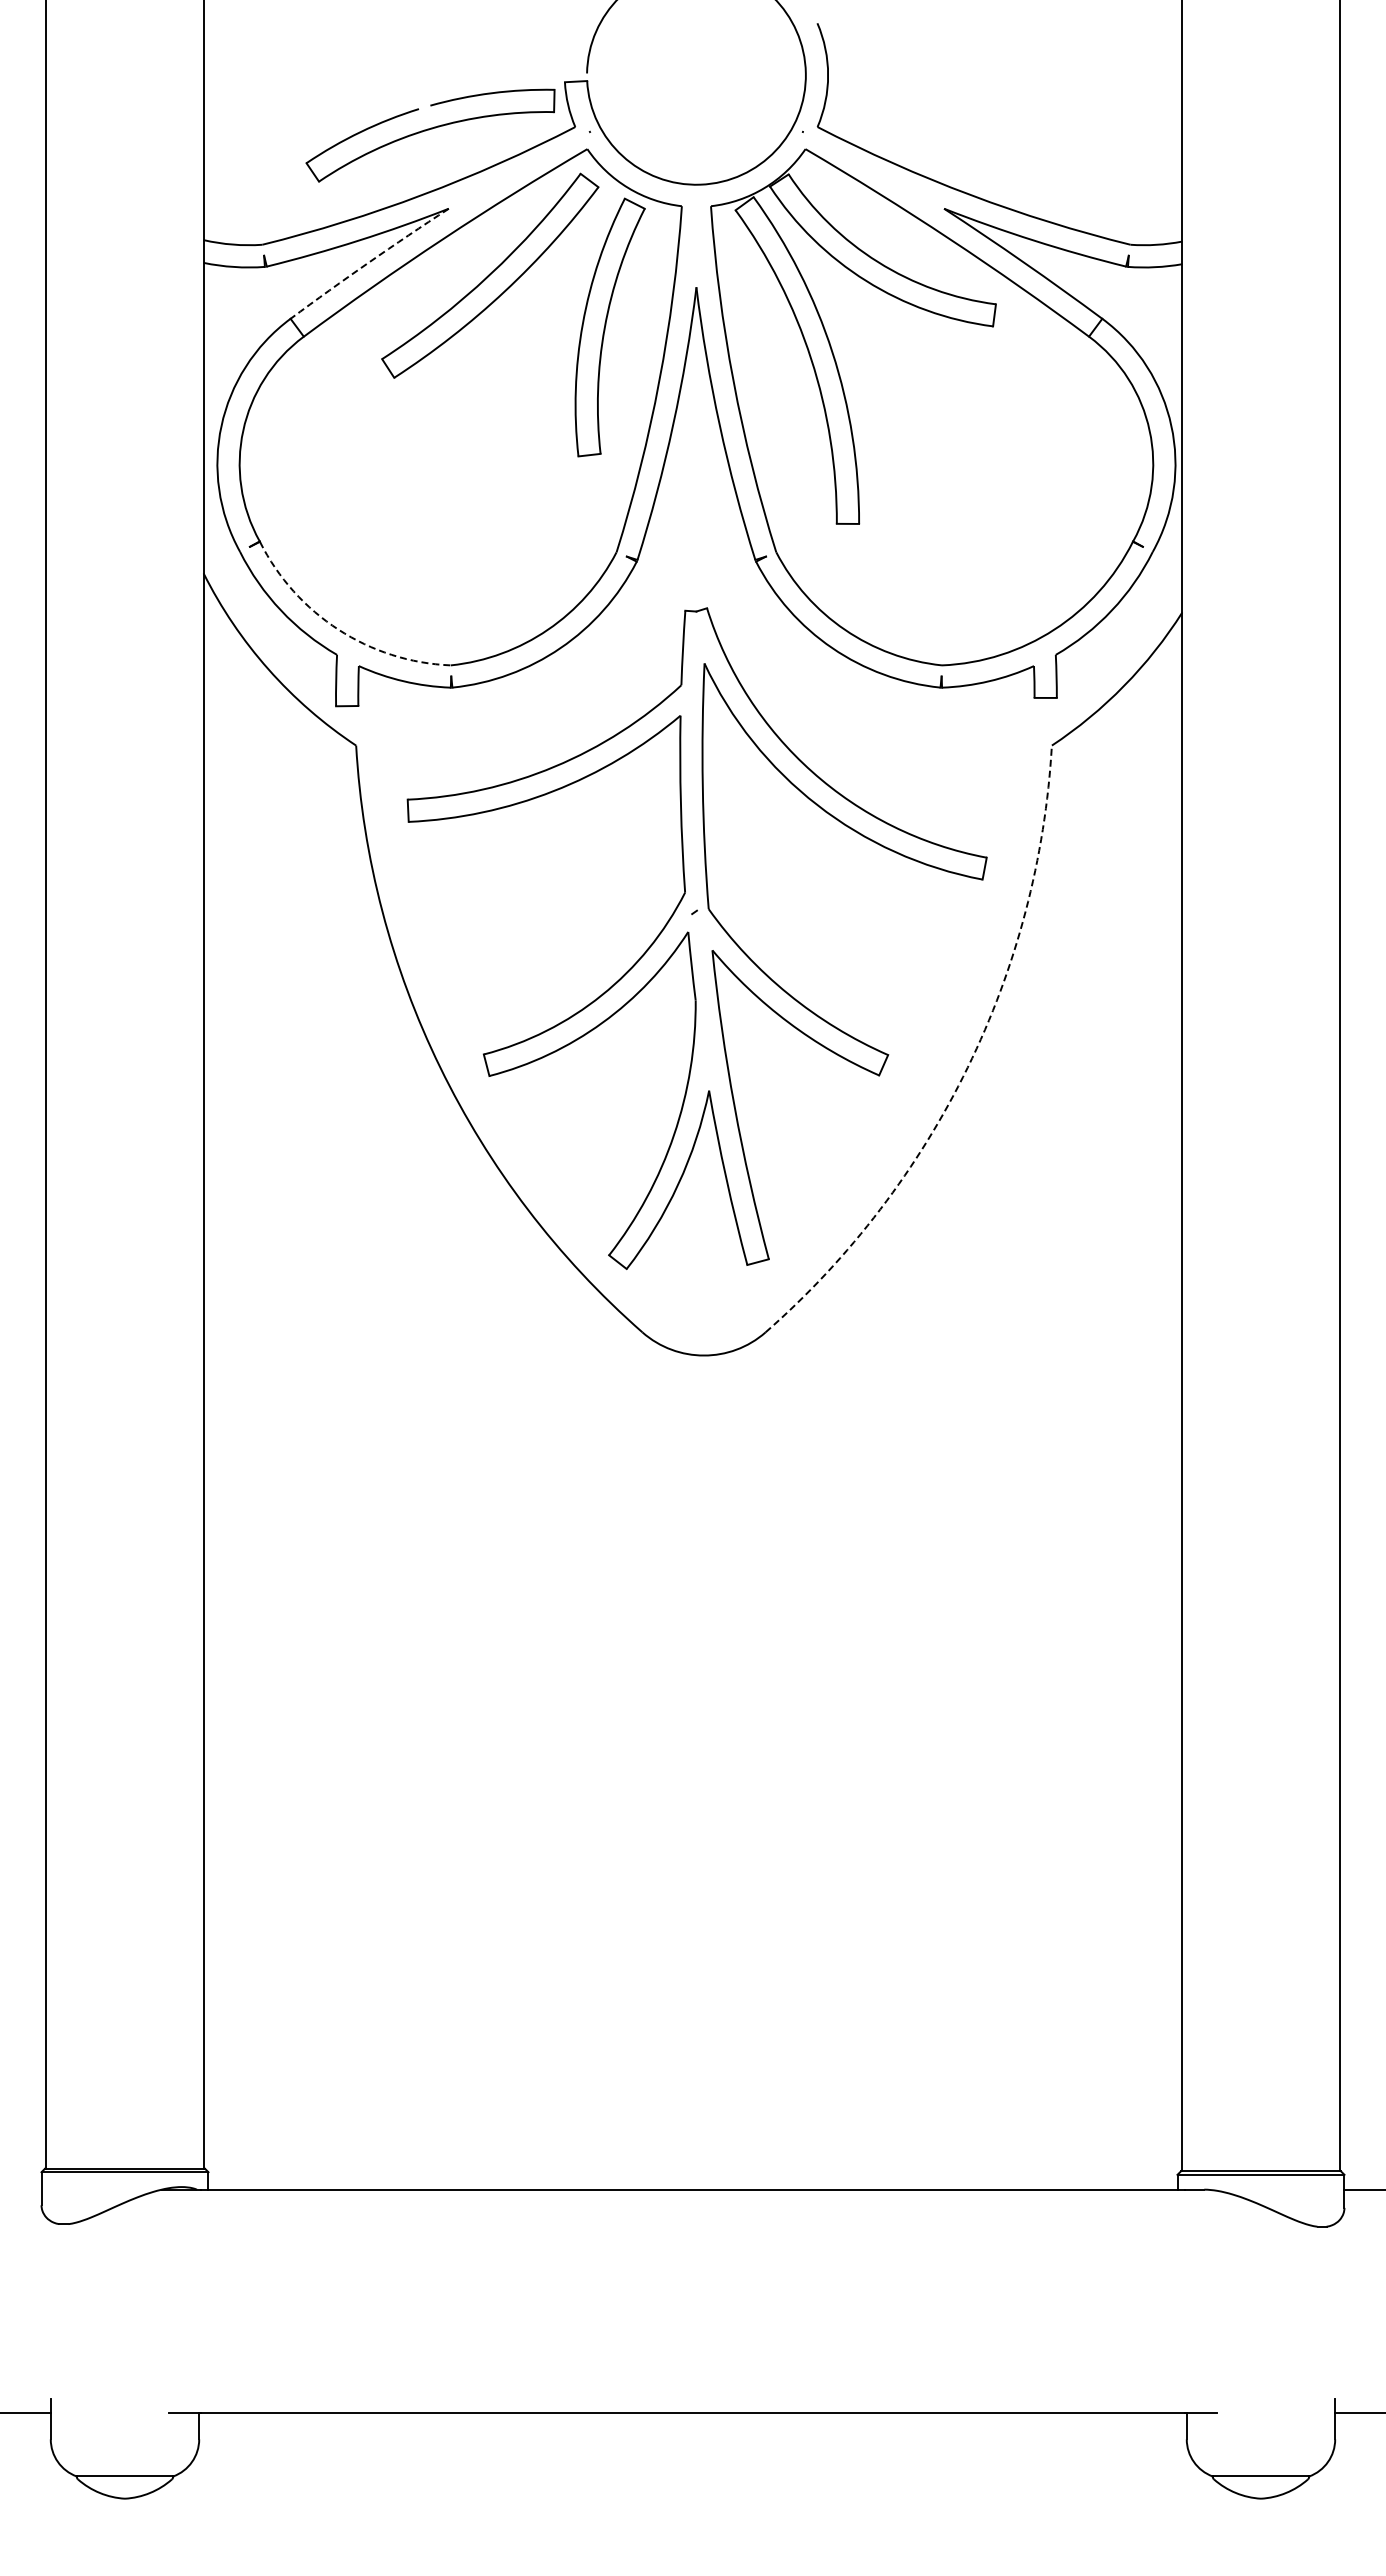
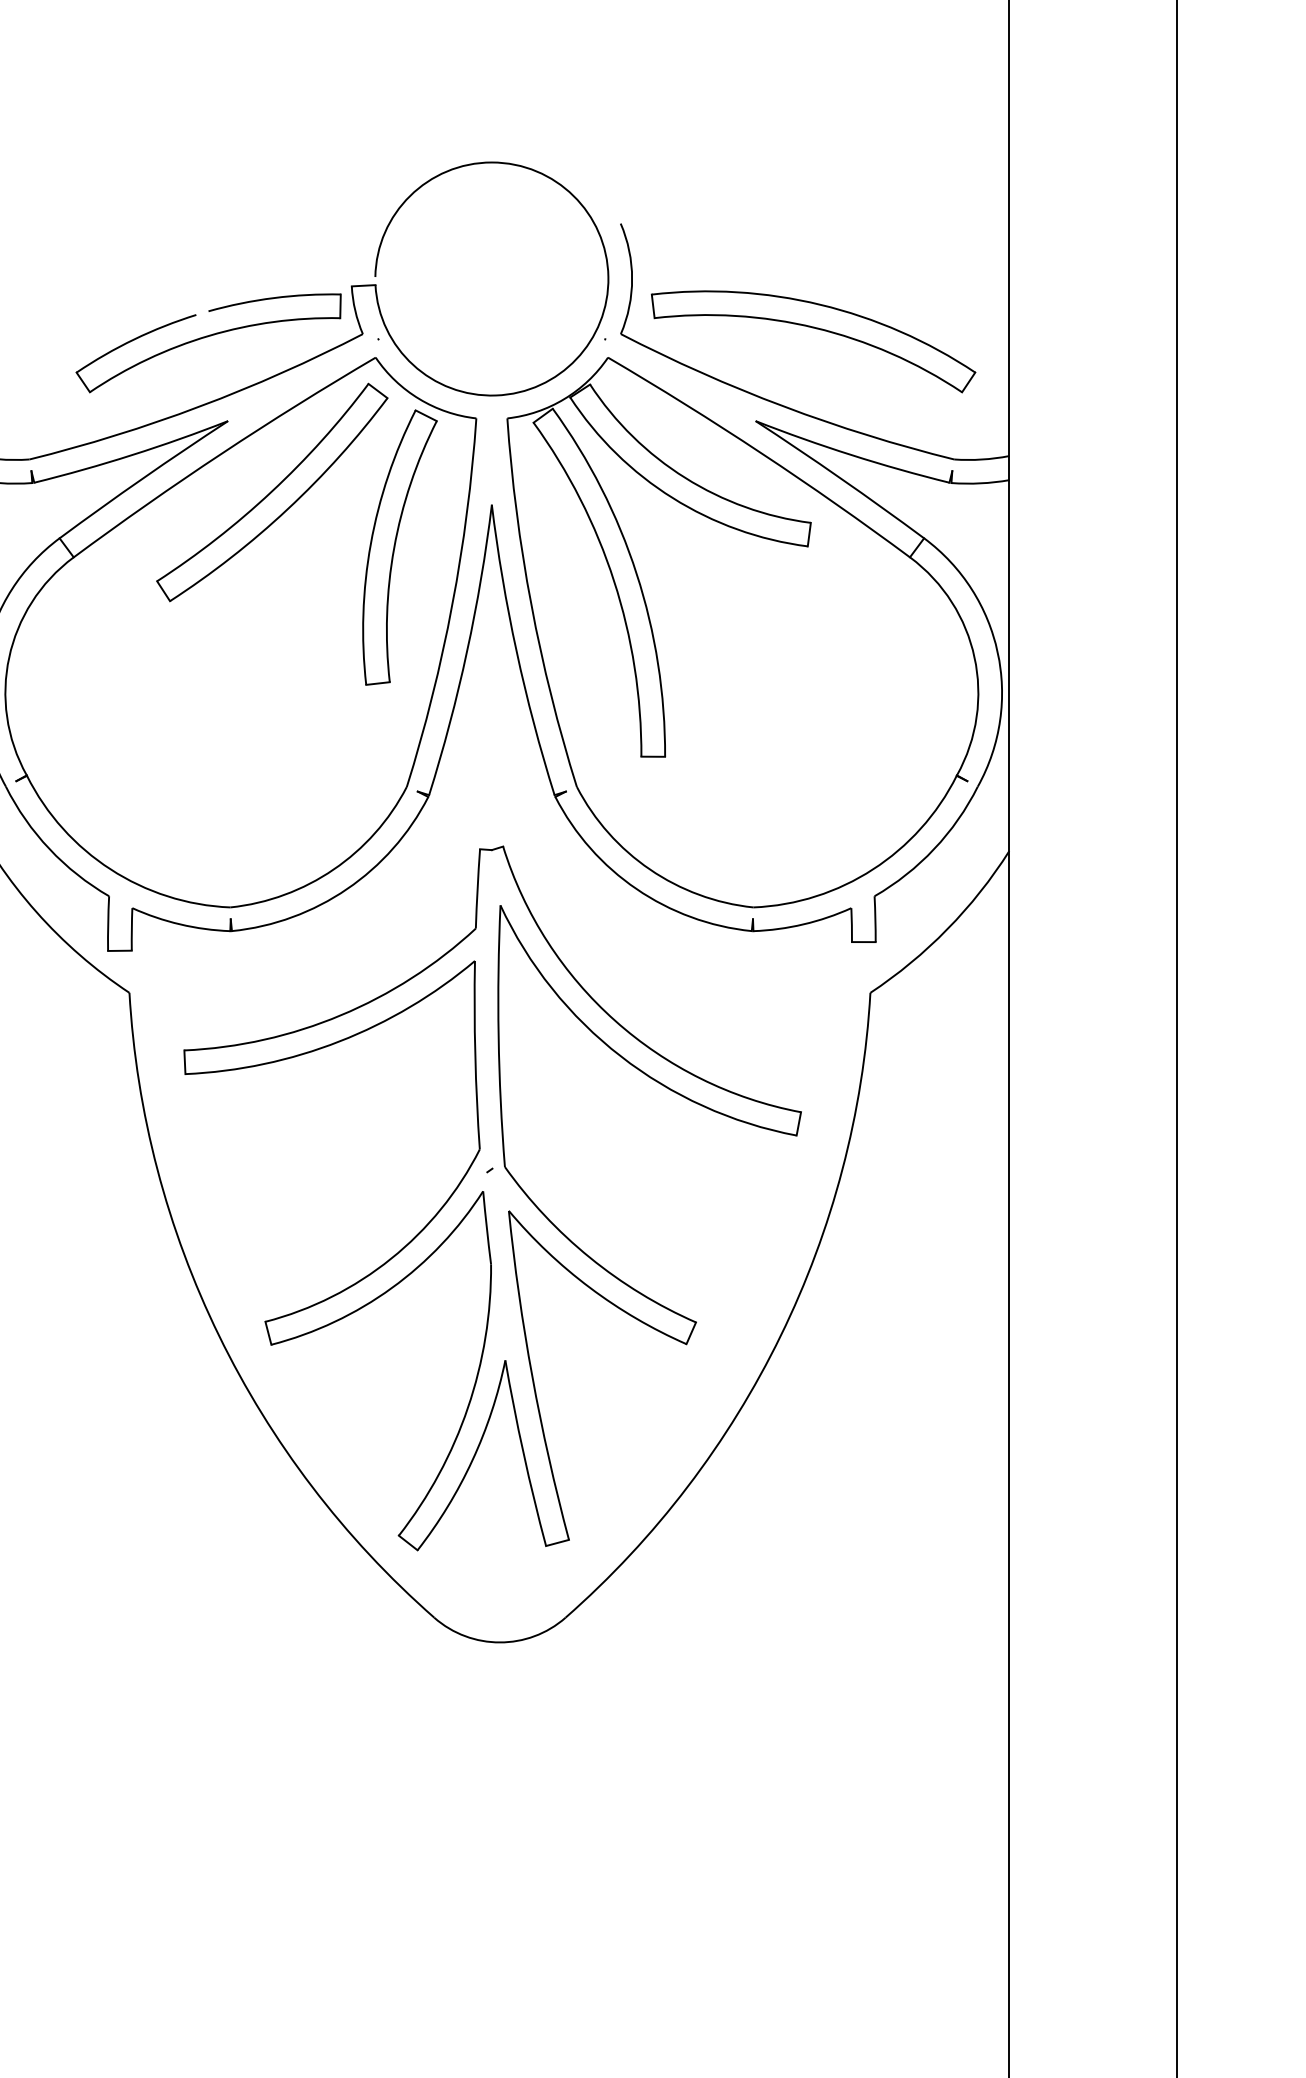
part: (999, 122) -> (814, 329), added
arc: (368, 262) -> (142, 478), dashed -> solid
arc: (338, 629) -> (110, 869), dashed -> solid
arc: (967, 1067) -> (780, 1335), dashed -> solid

